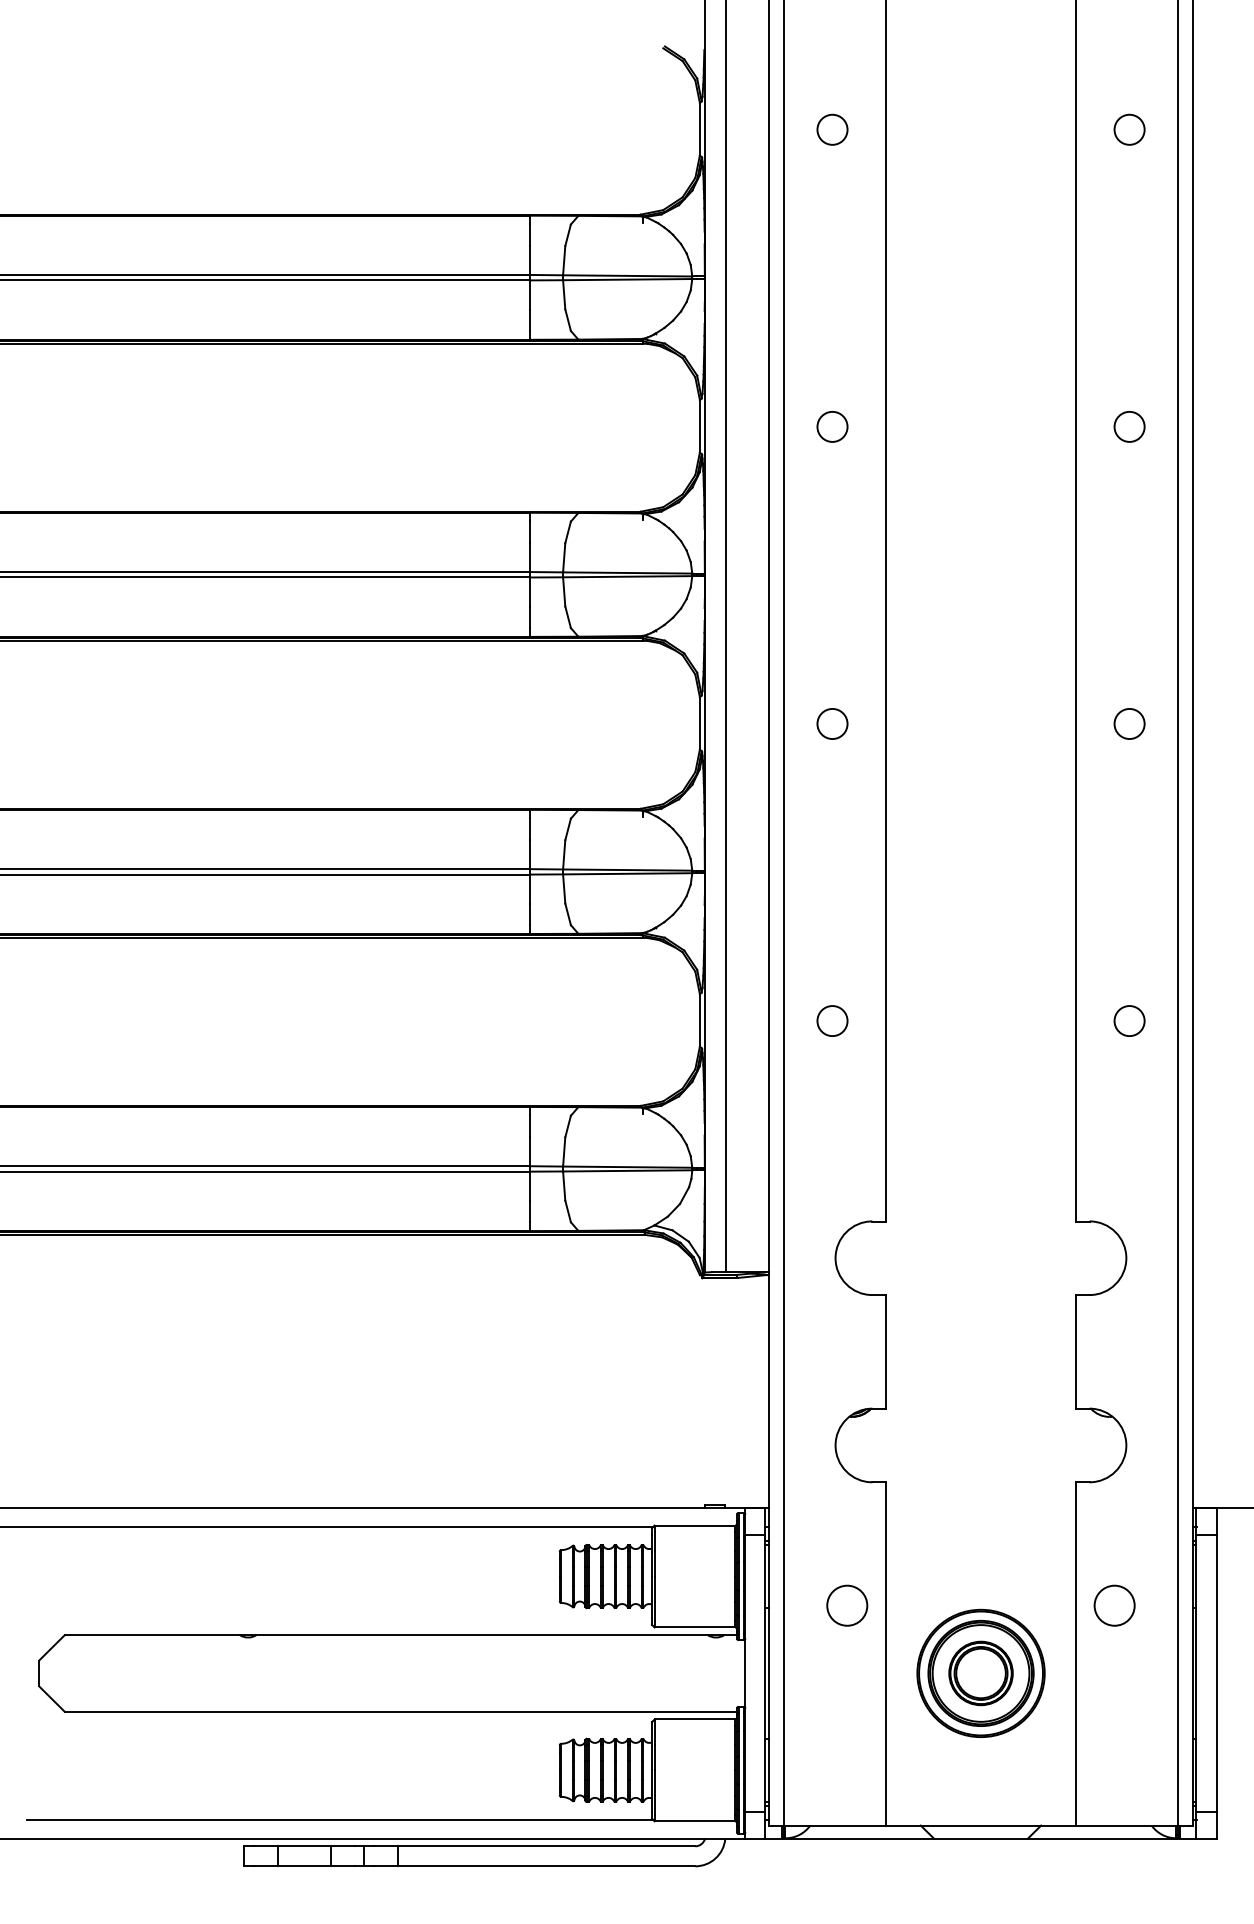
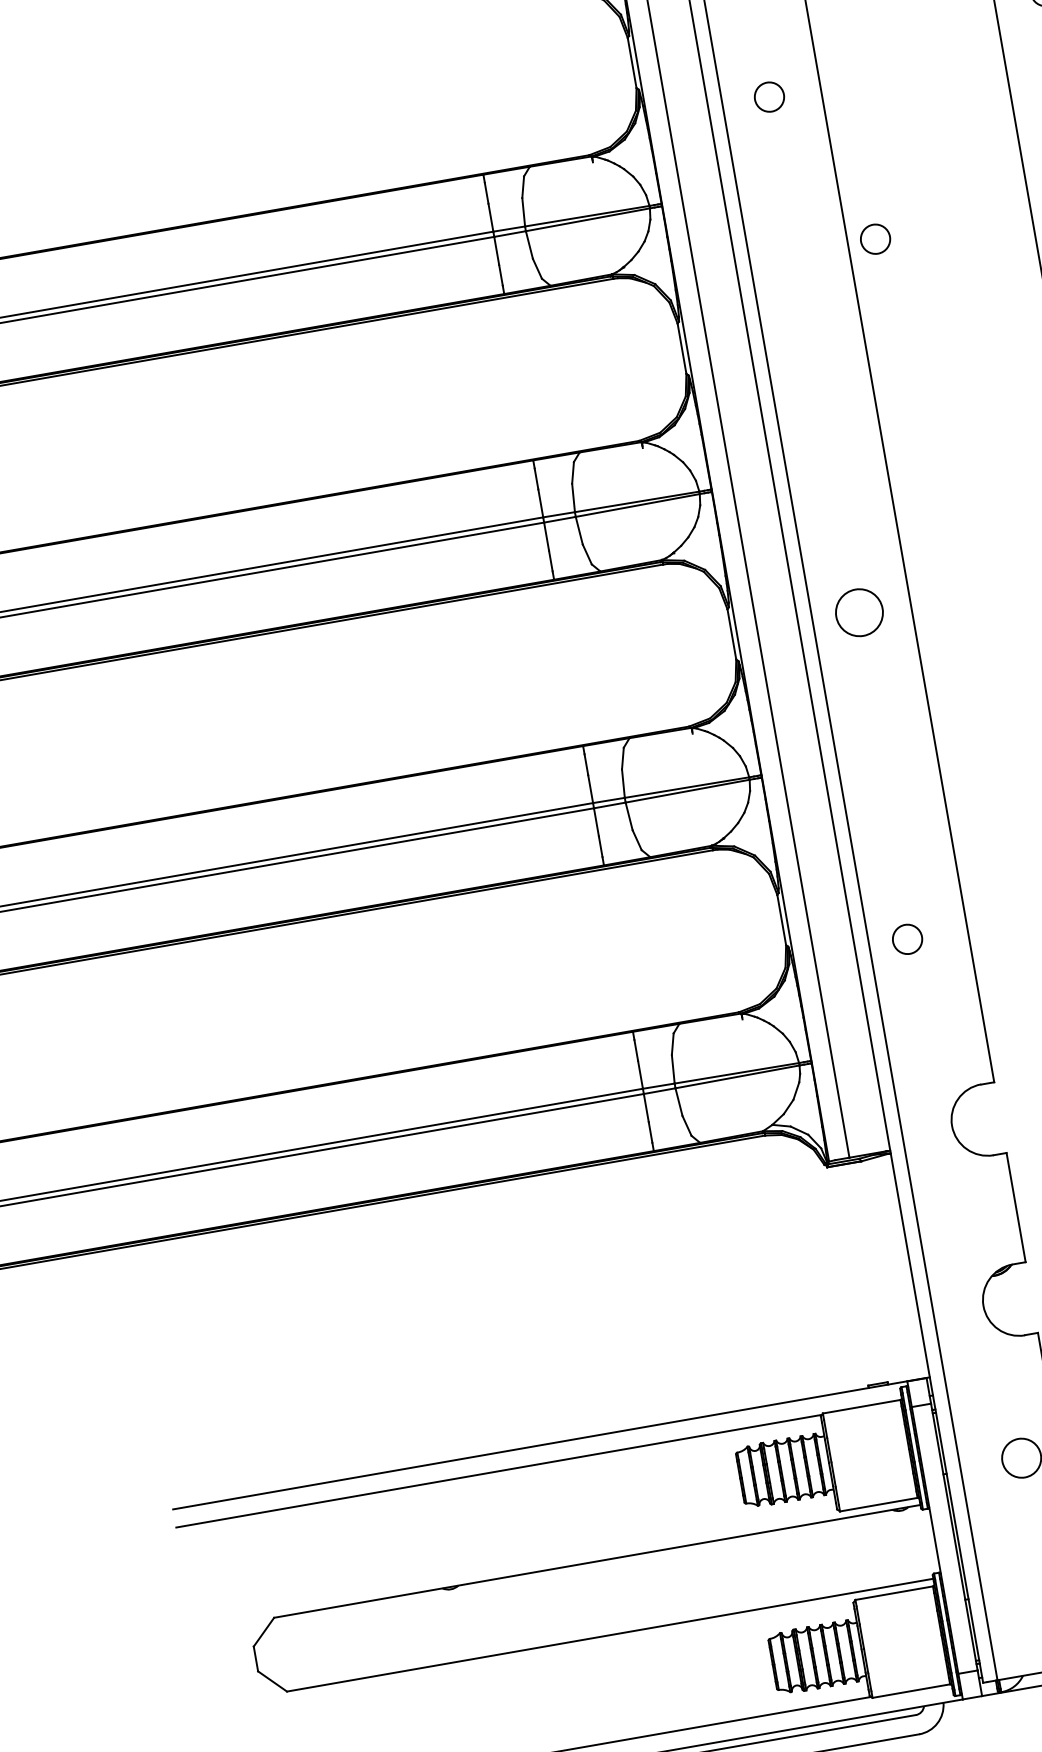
circle: (832, 129) -> (769, 96), moved
circle: (832, 426) -> (875, 238), moved
circle: (832, 723) -> (859, 612), size x1.6
circle: (832, 1020) -> (907, 938), moved

